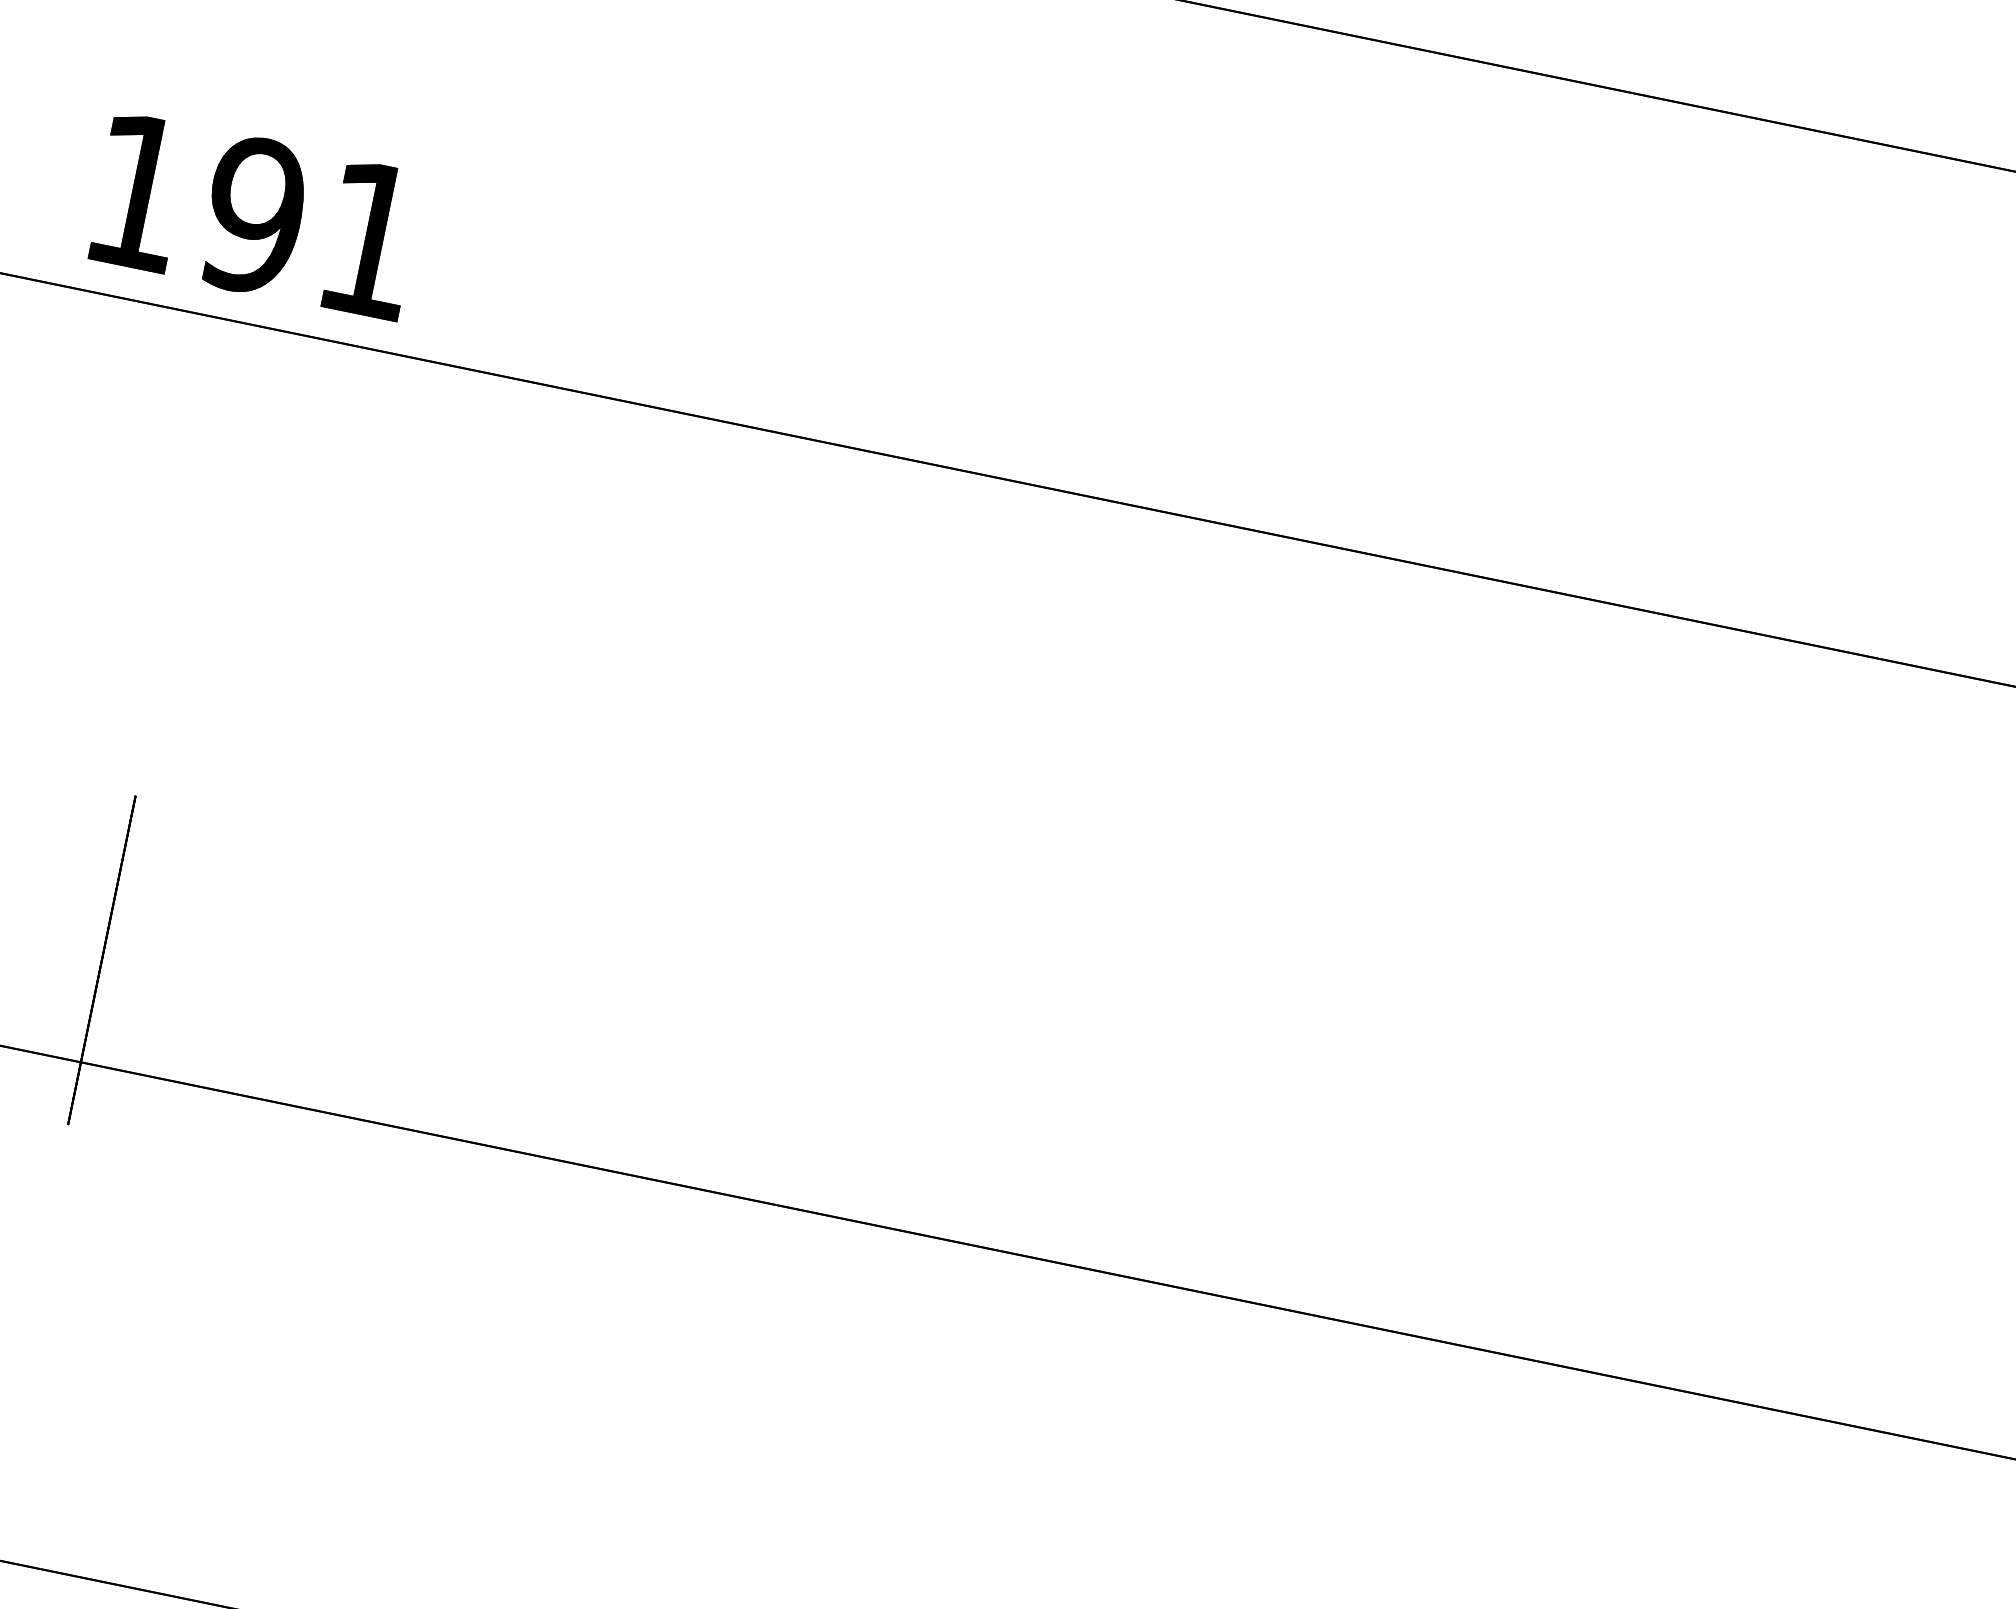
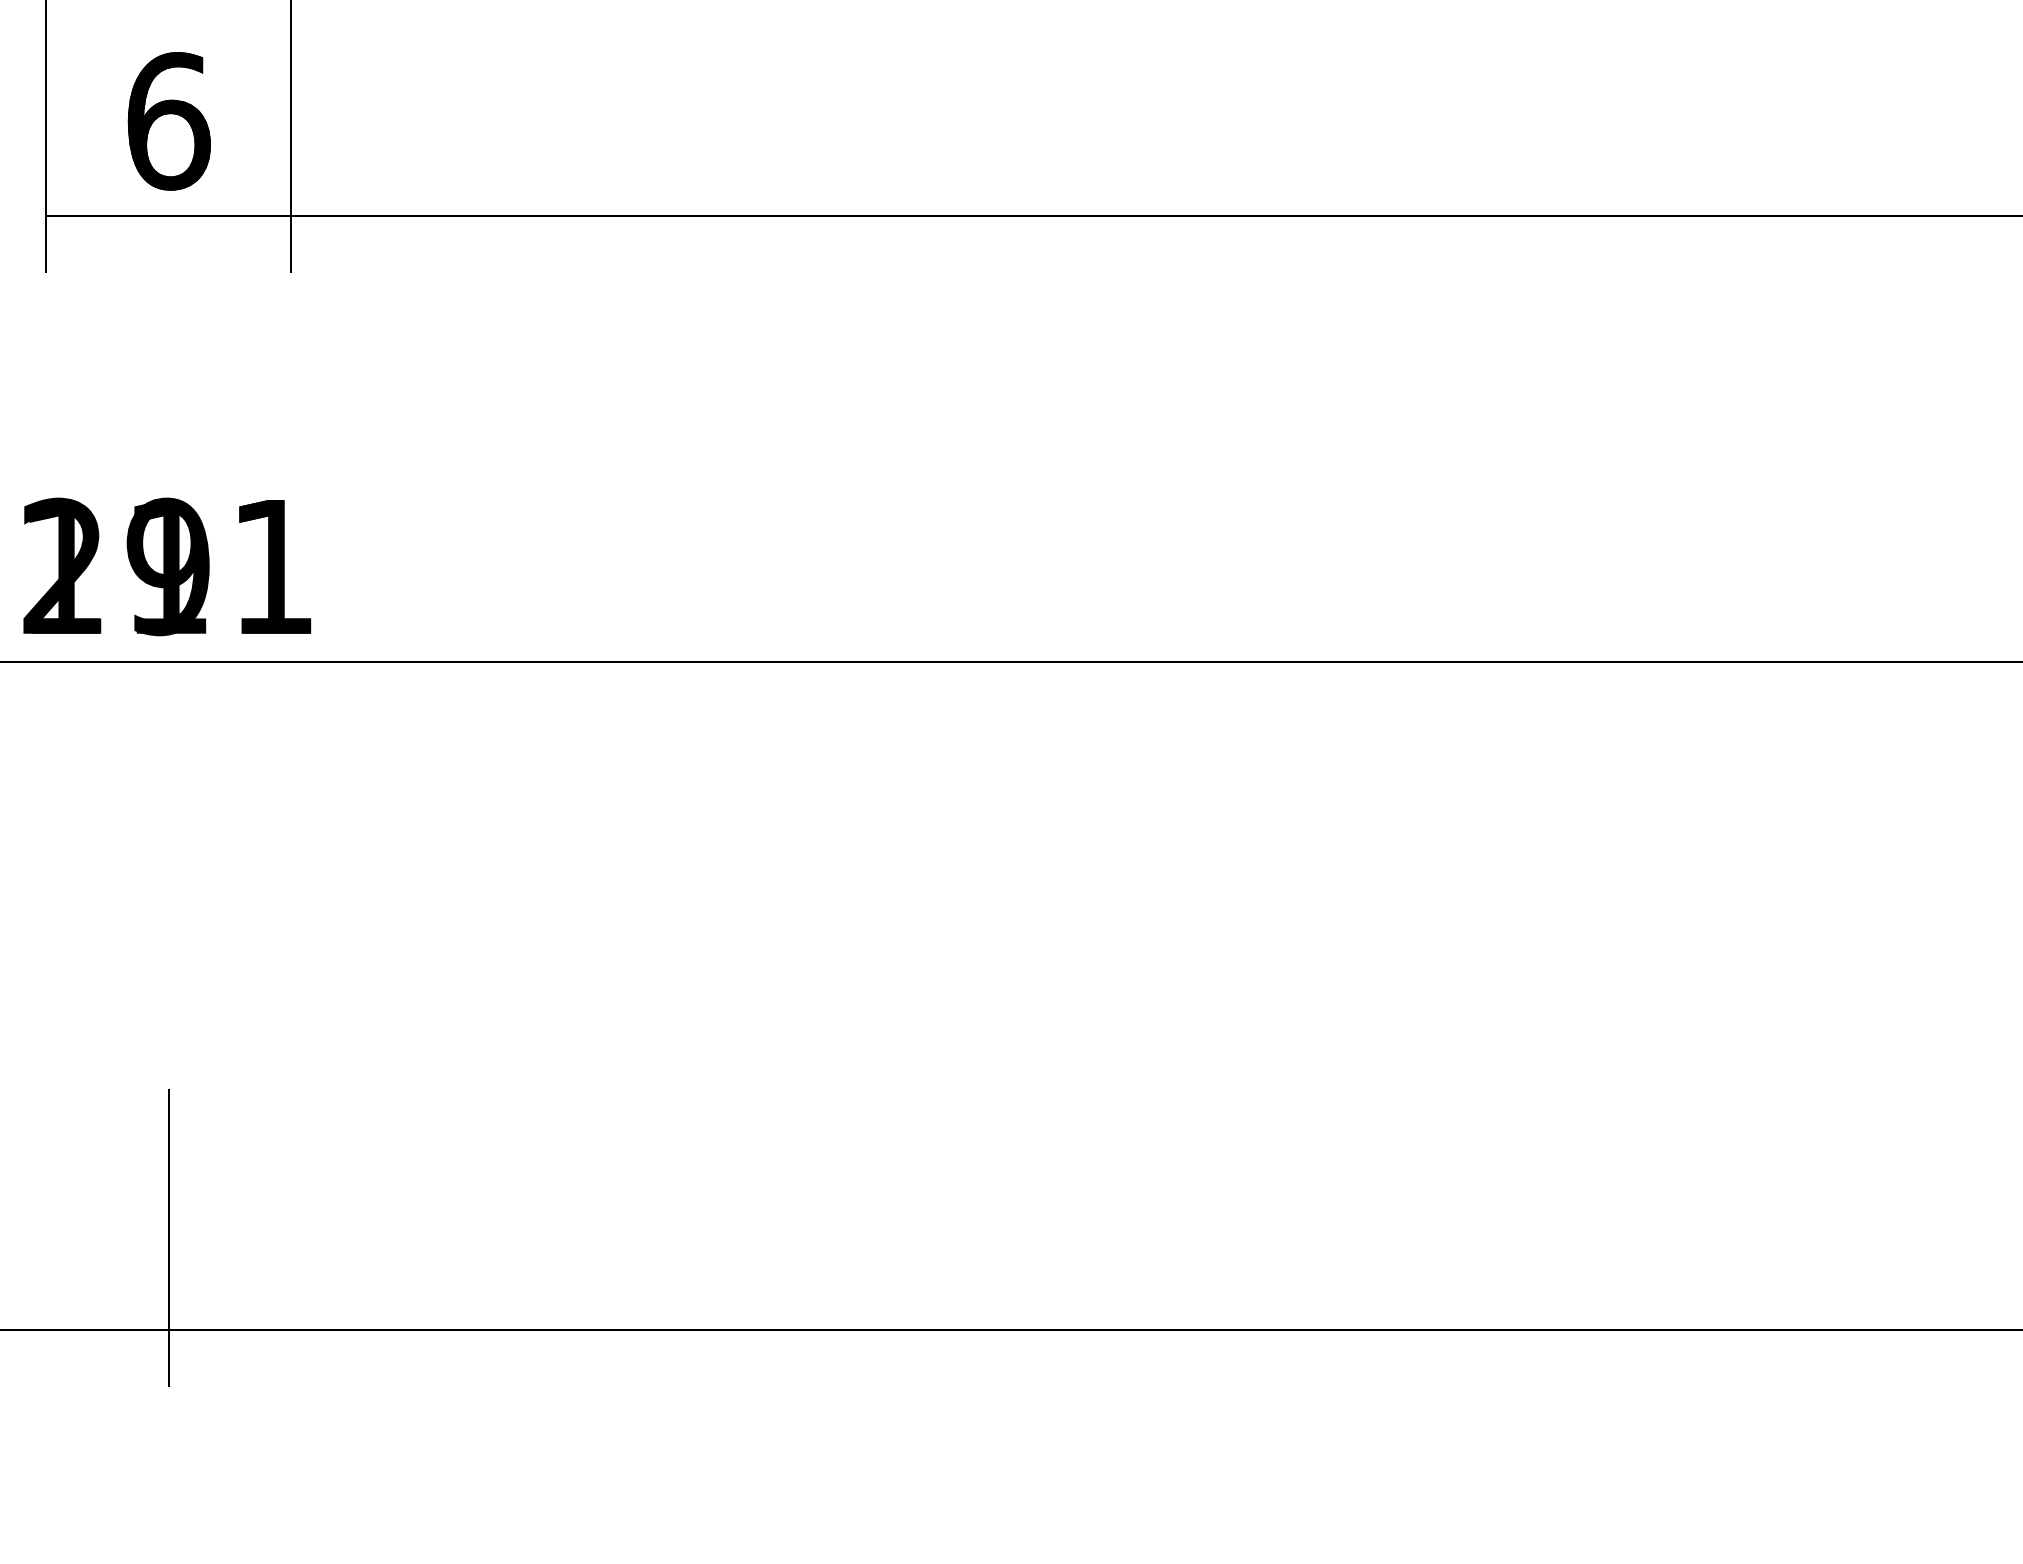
text: (196, 203) -> (116, 566), 191 -> 211

